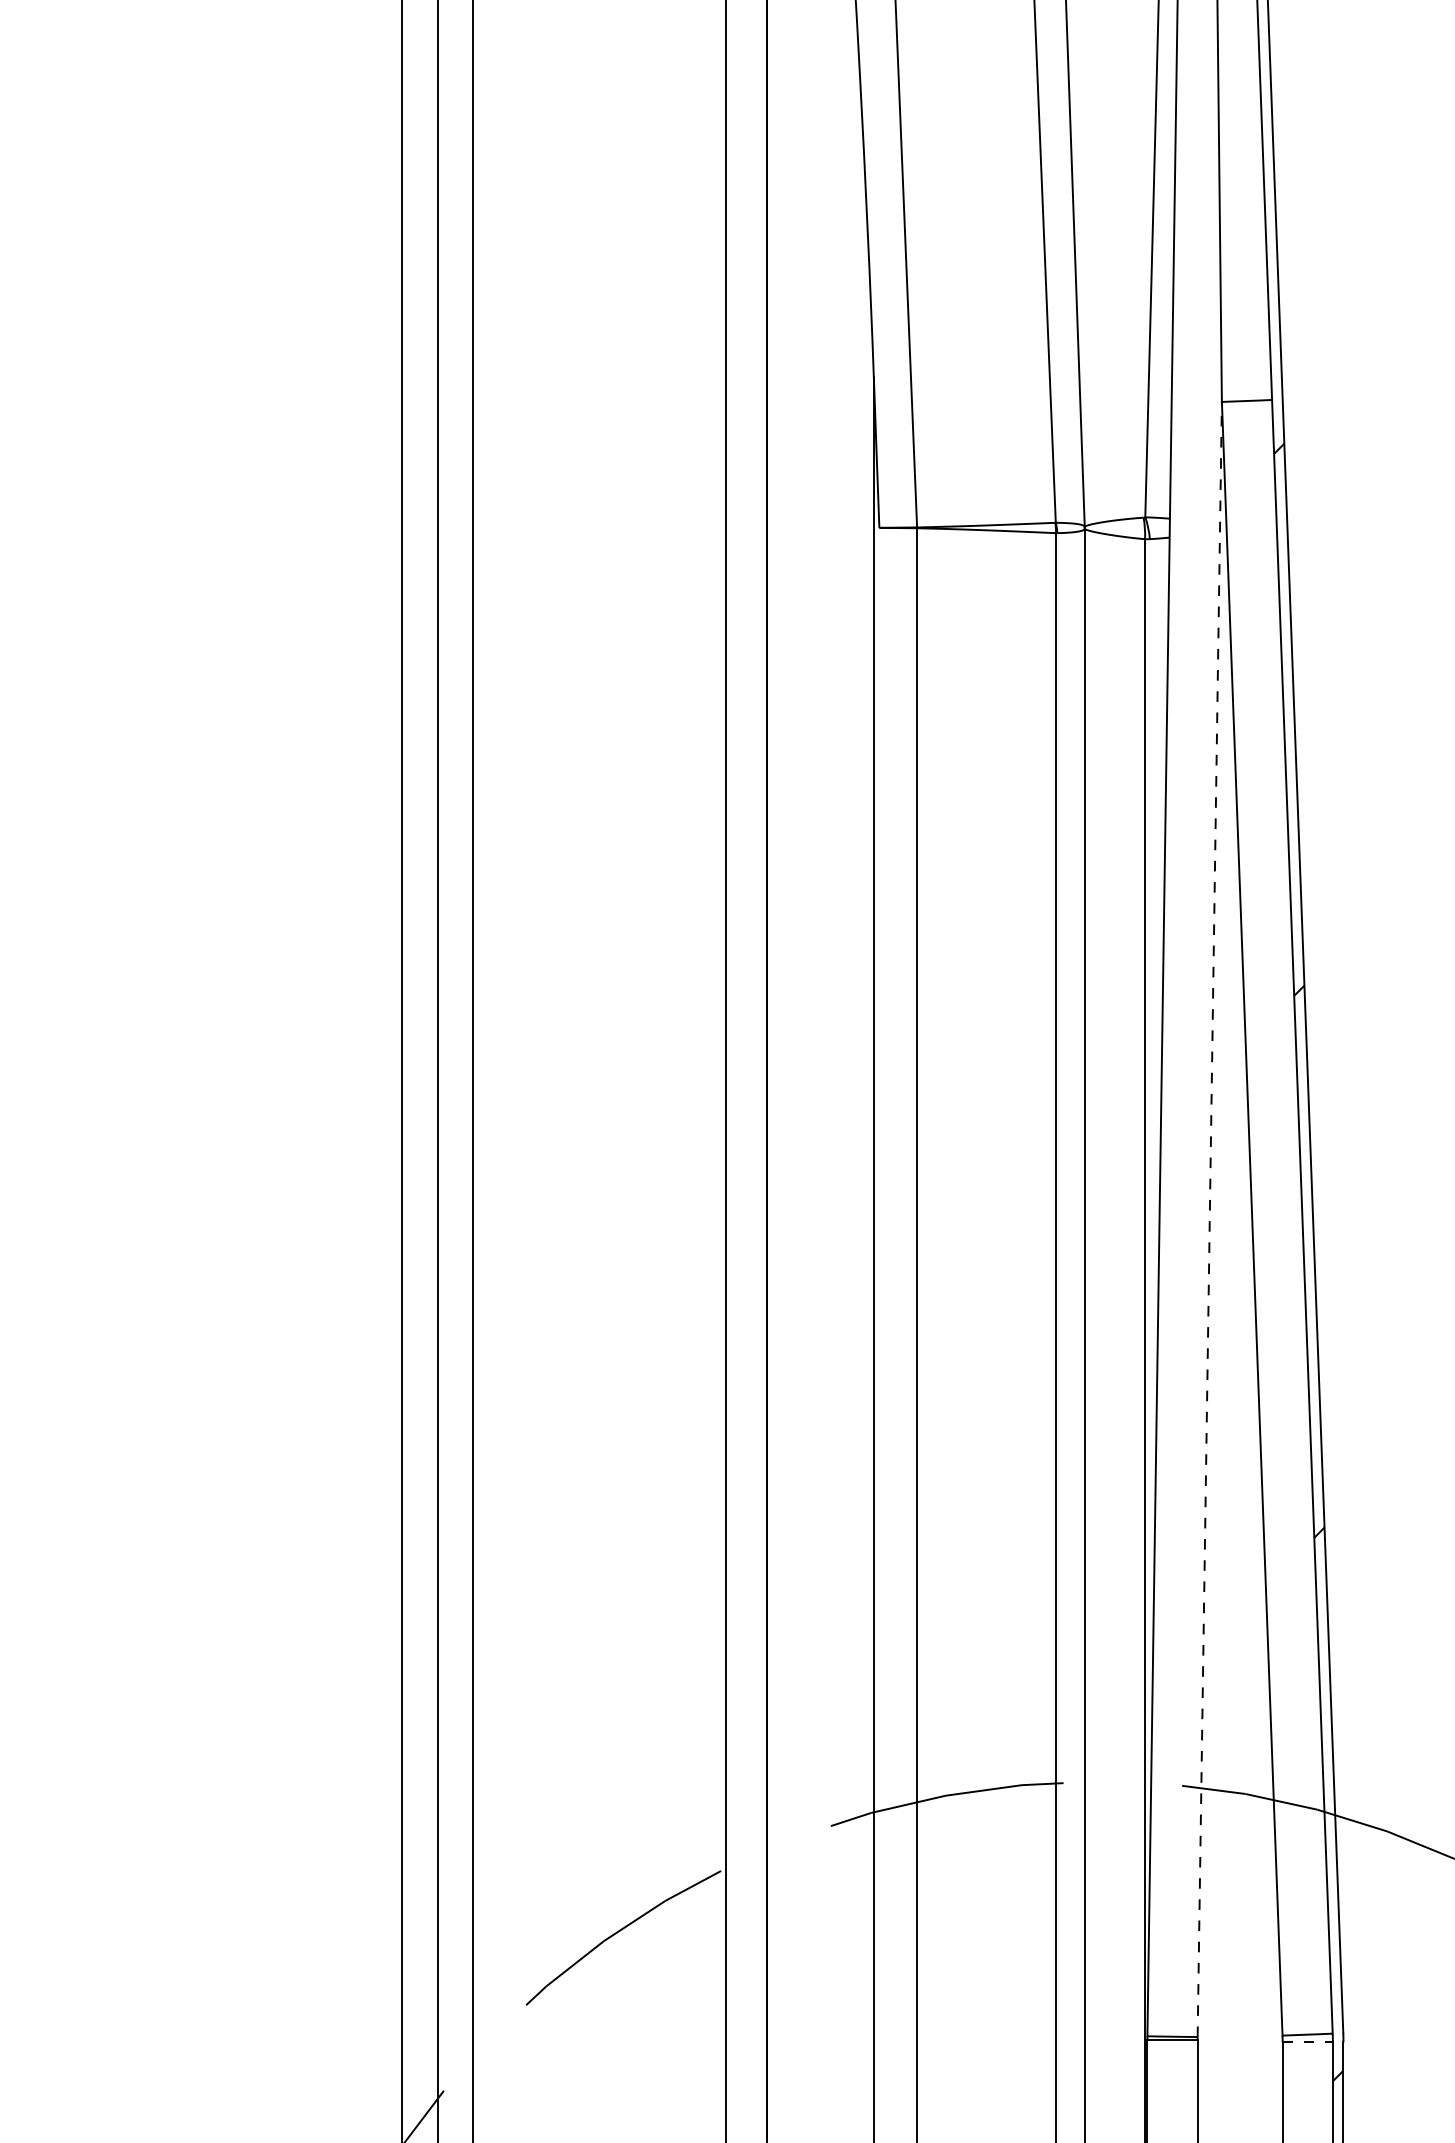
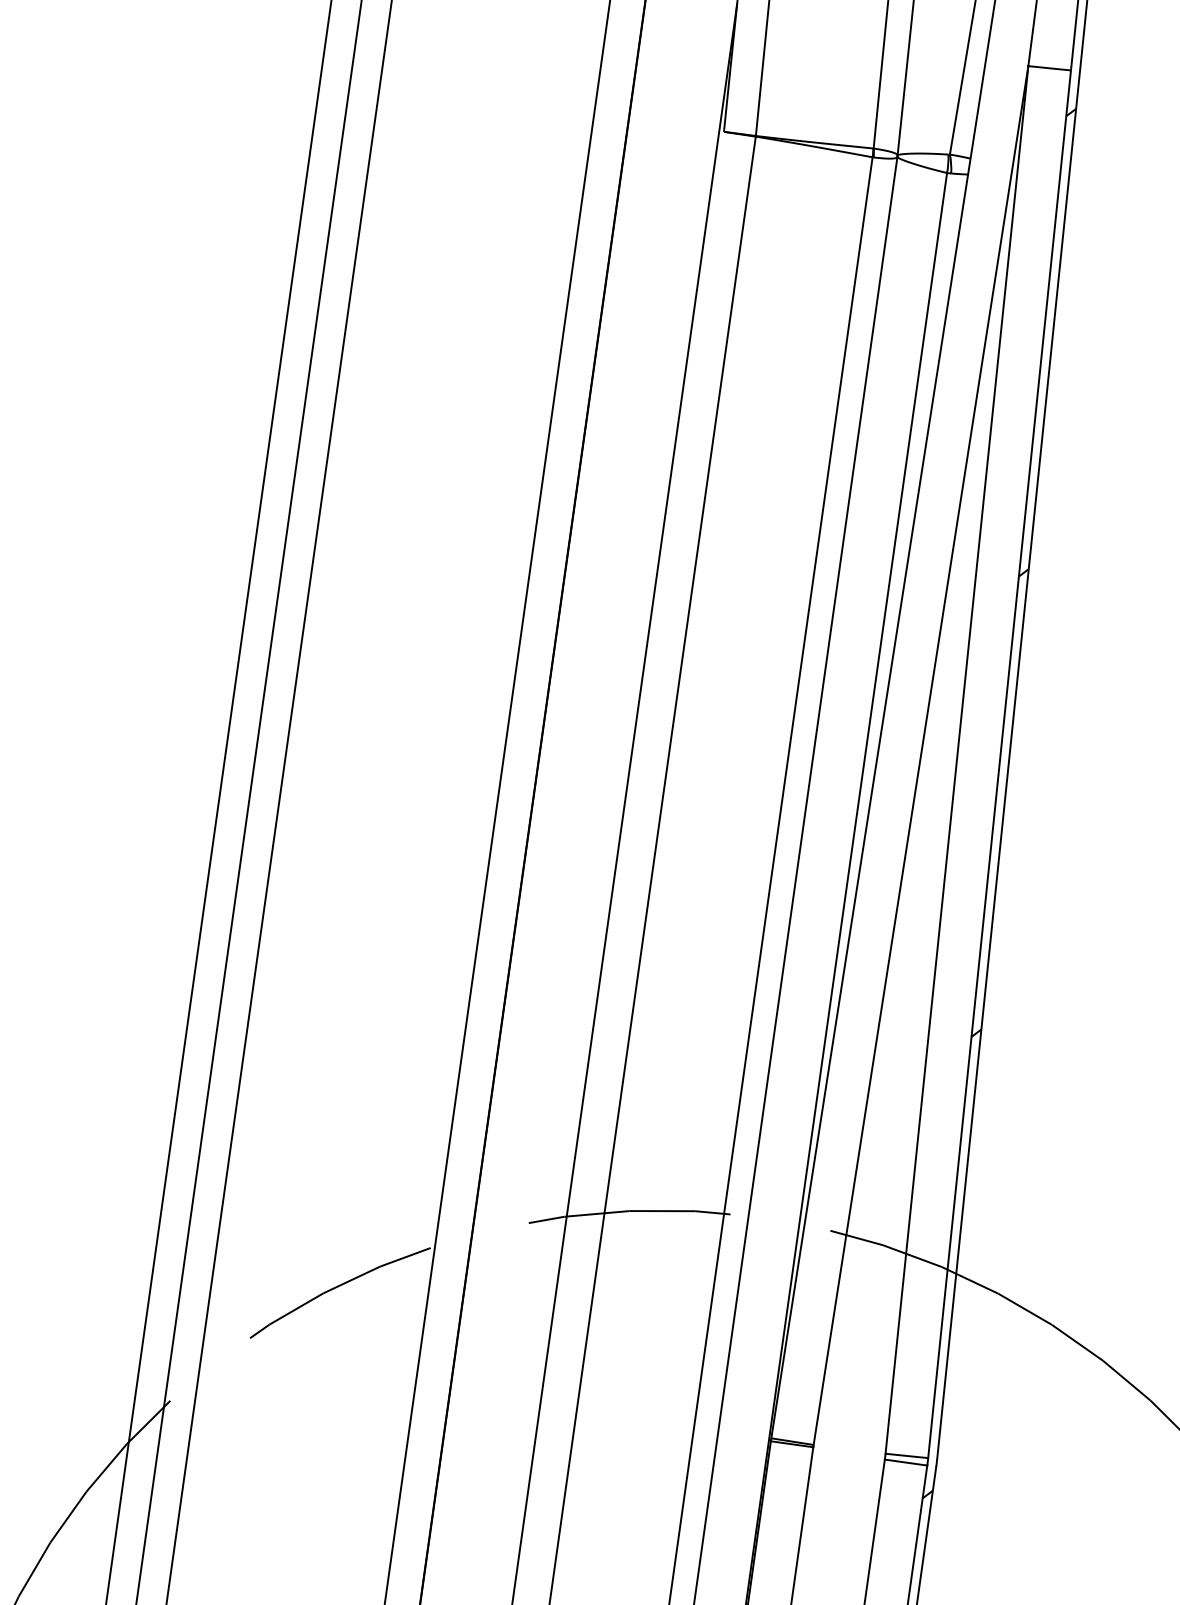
line: (1209, 1219) -> (920, 755), dashed -> solid
line: (1308, 2042) -> (906, 1462), dashed -> solid

